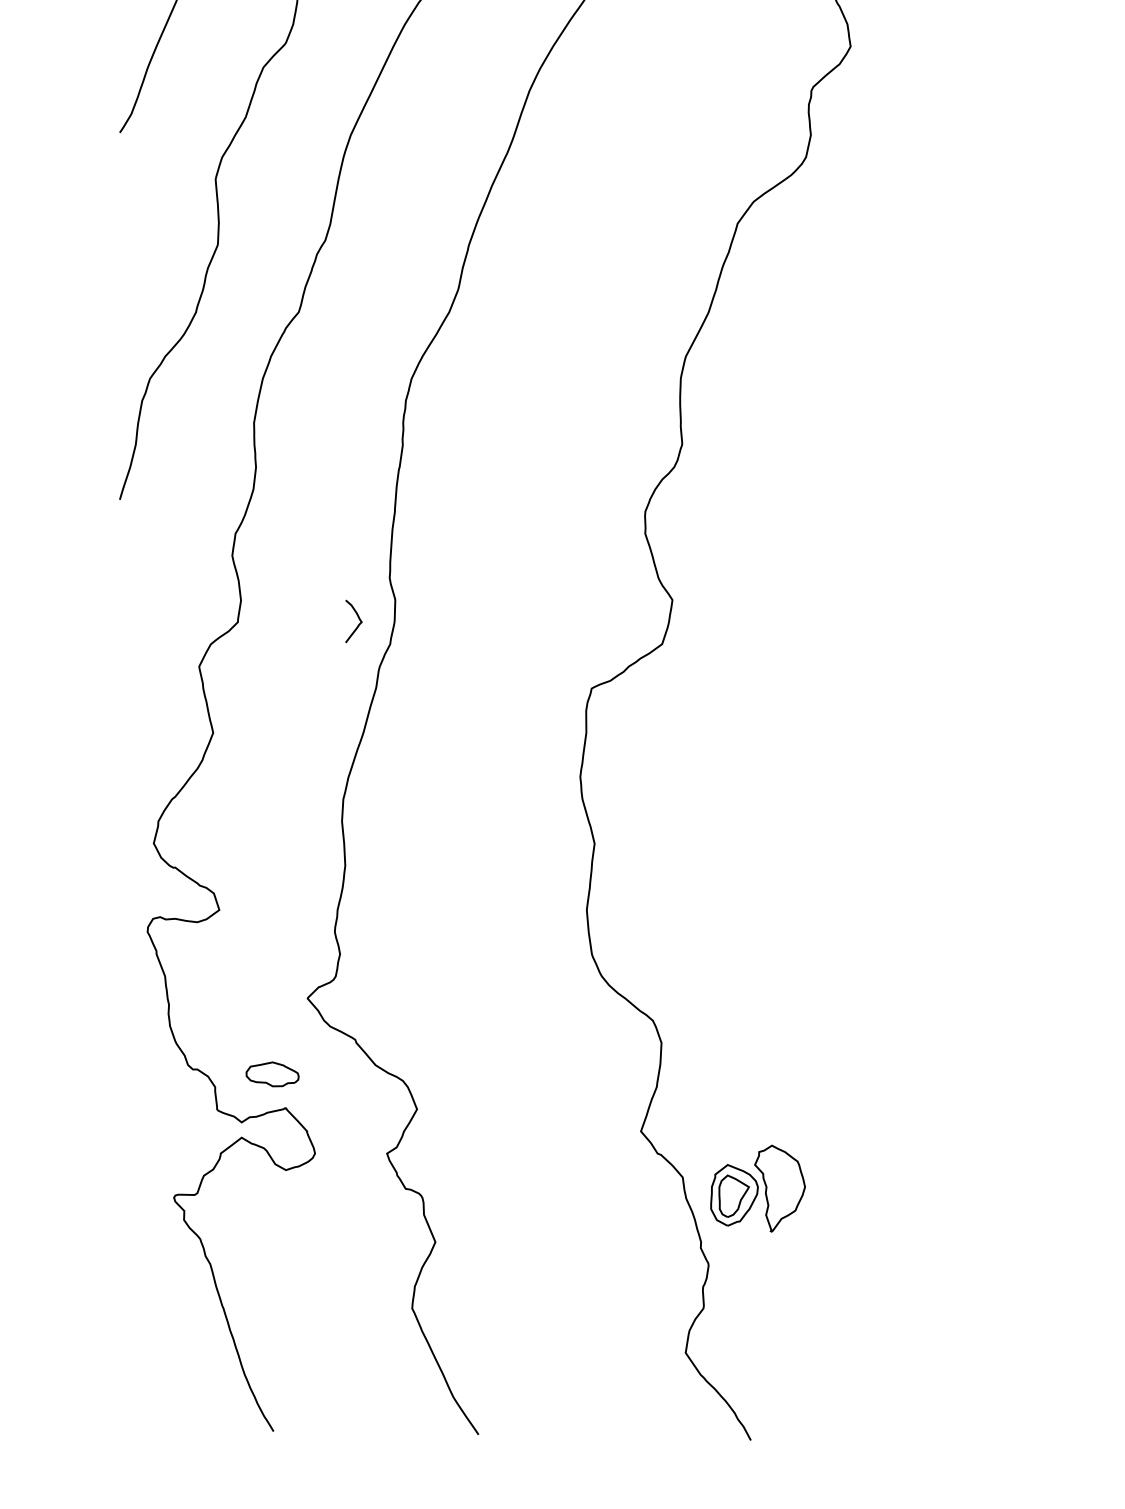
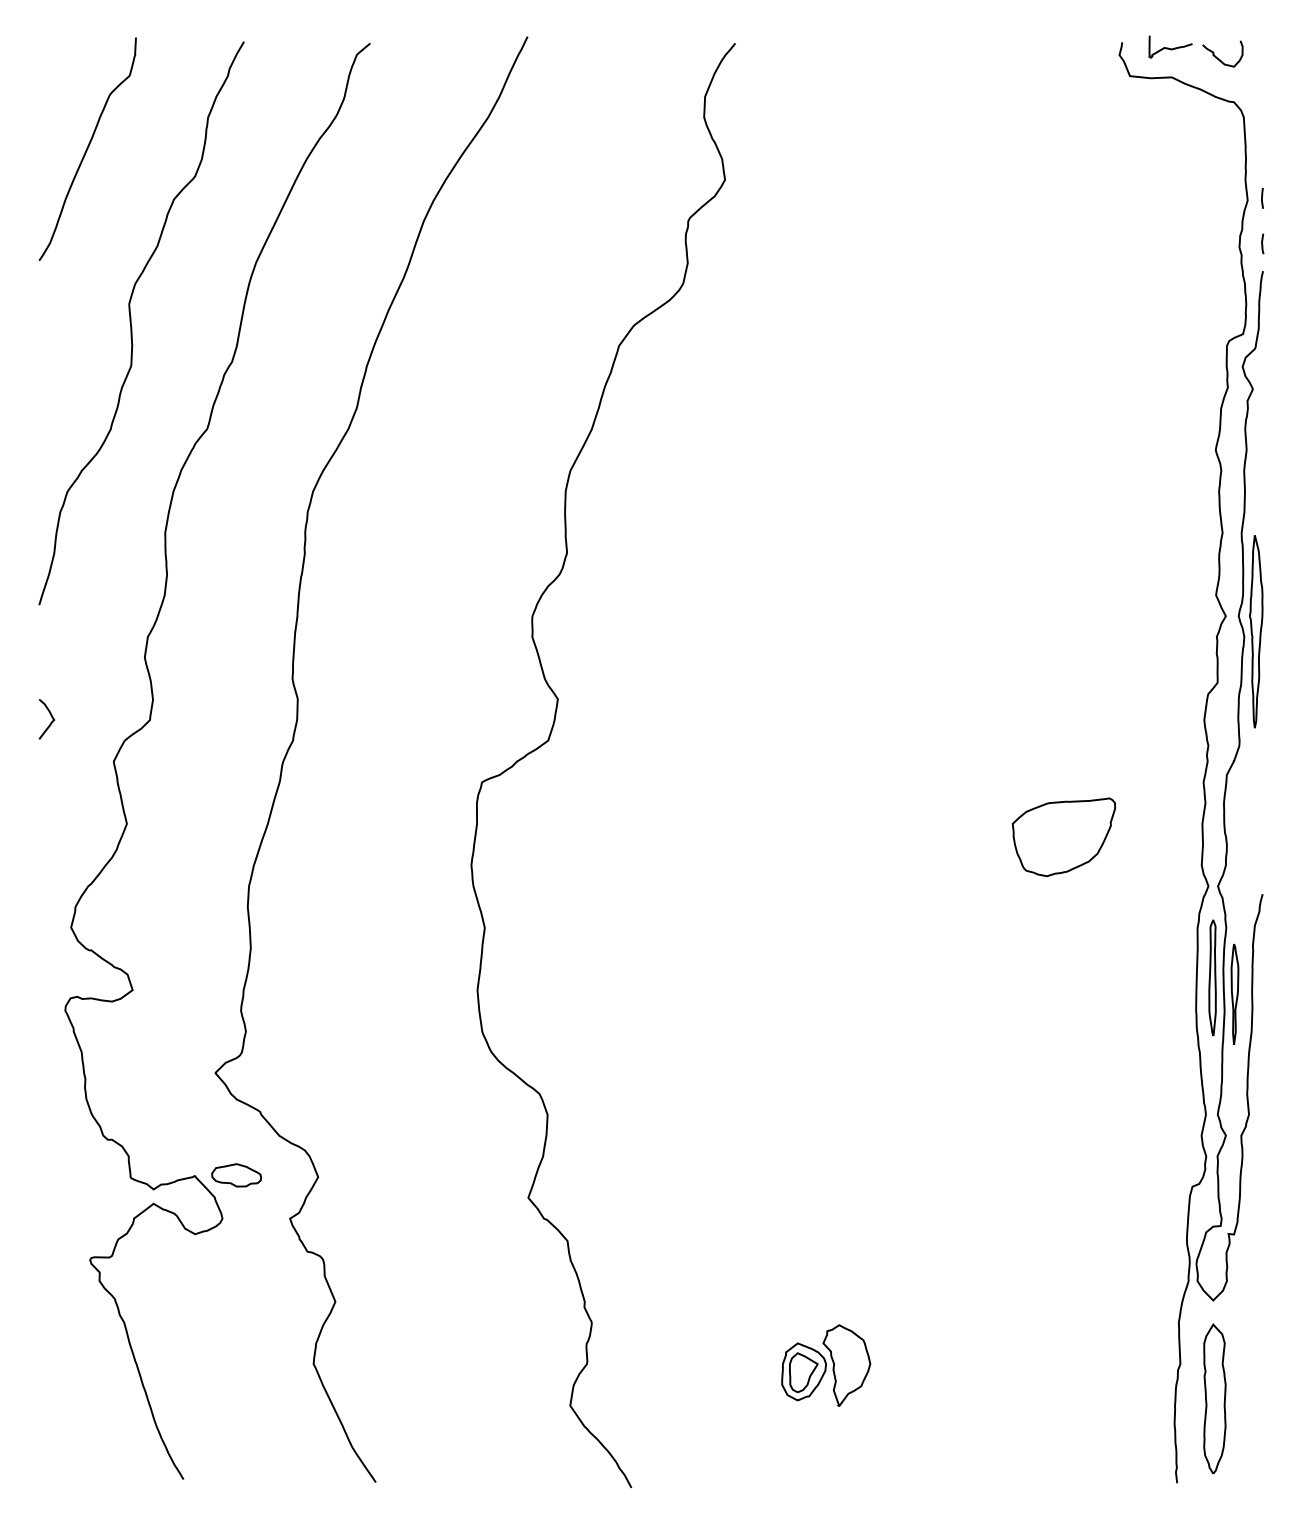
curve: (357, 624) -> (50, 722), moved
part: (272, 1074) -> (236, 1175), moved
part: (758, 1188) -> (826, 1365), moved

